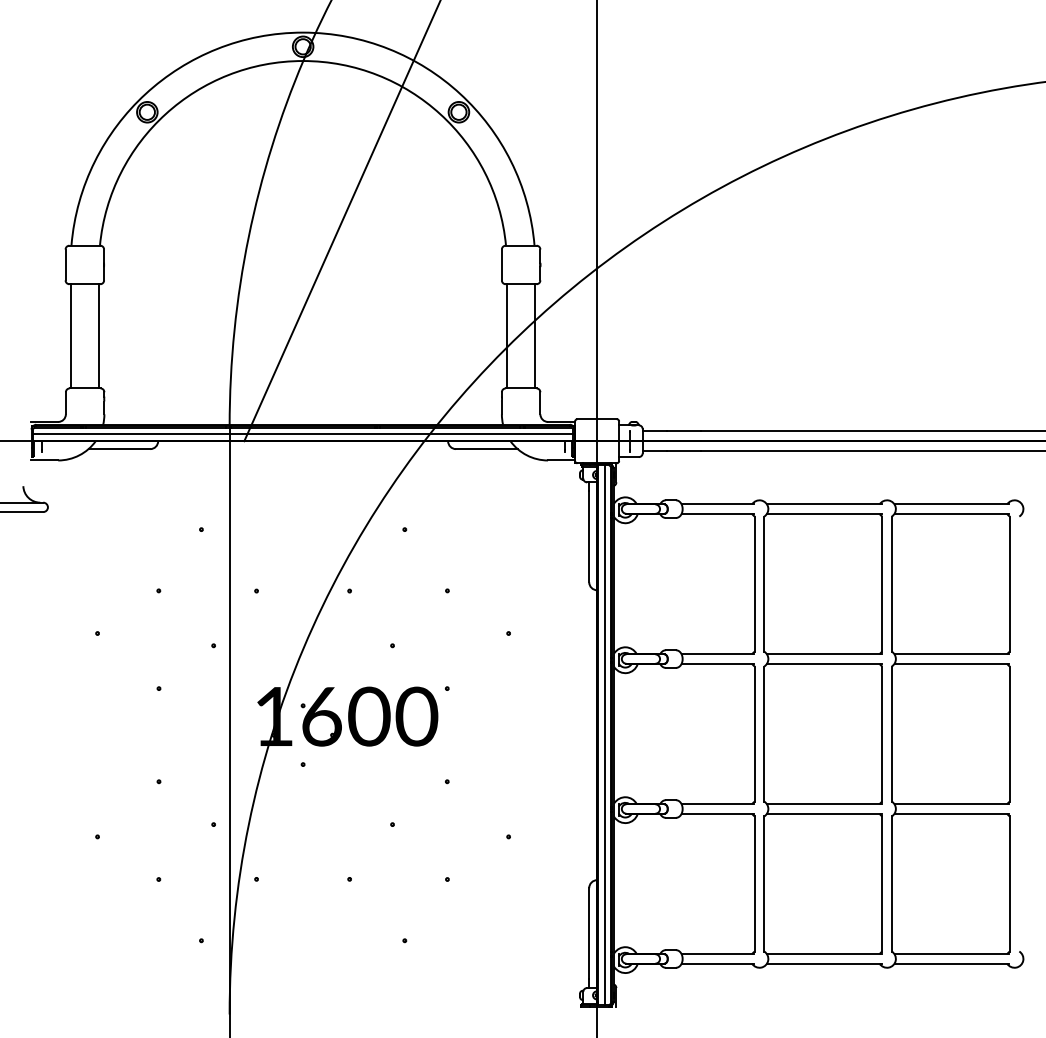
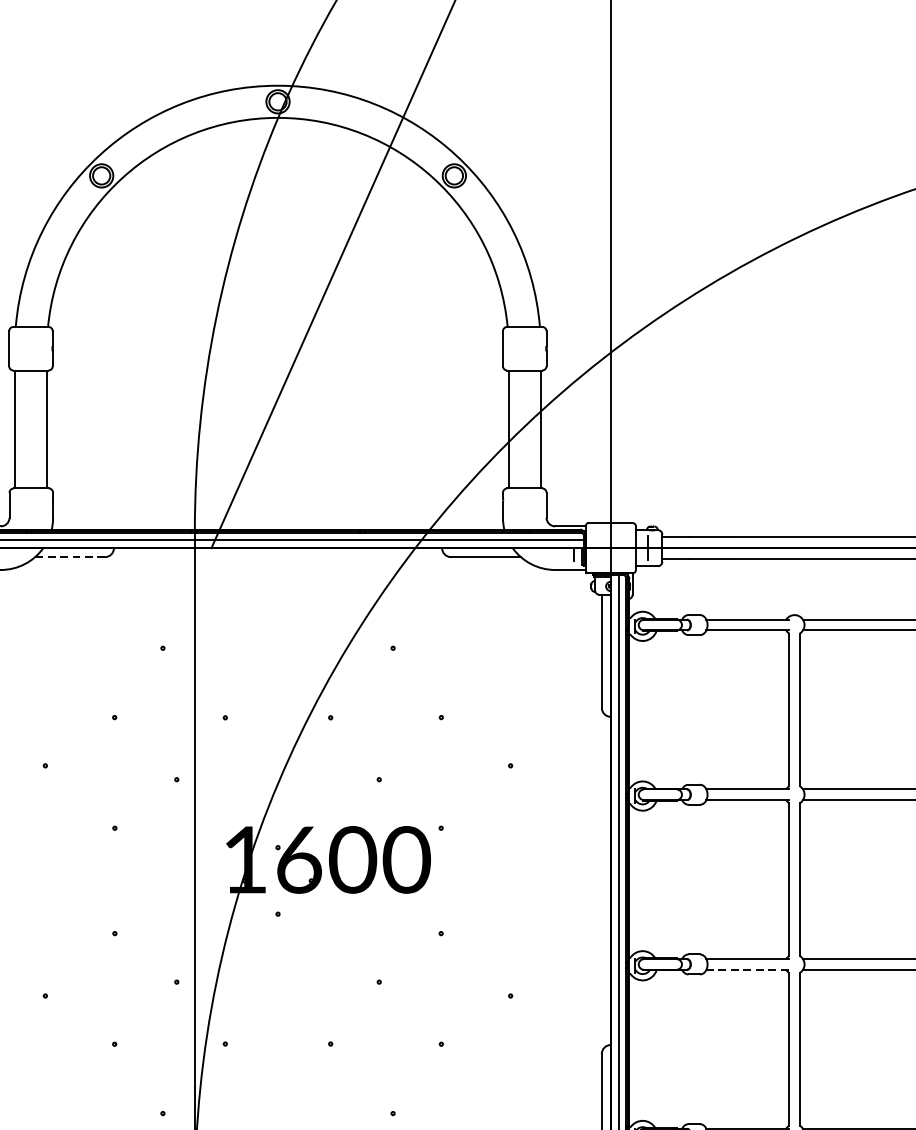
line: (119, 449) -> (70, 557), solid -> dashed
line: (717, 813) -> (747, 969), solid -> dashed

